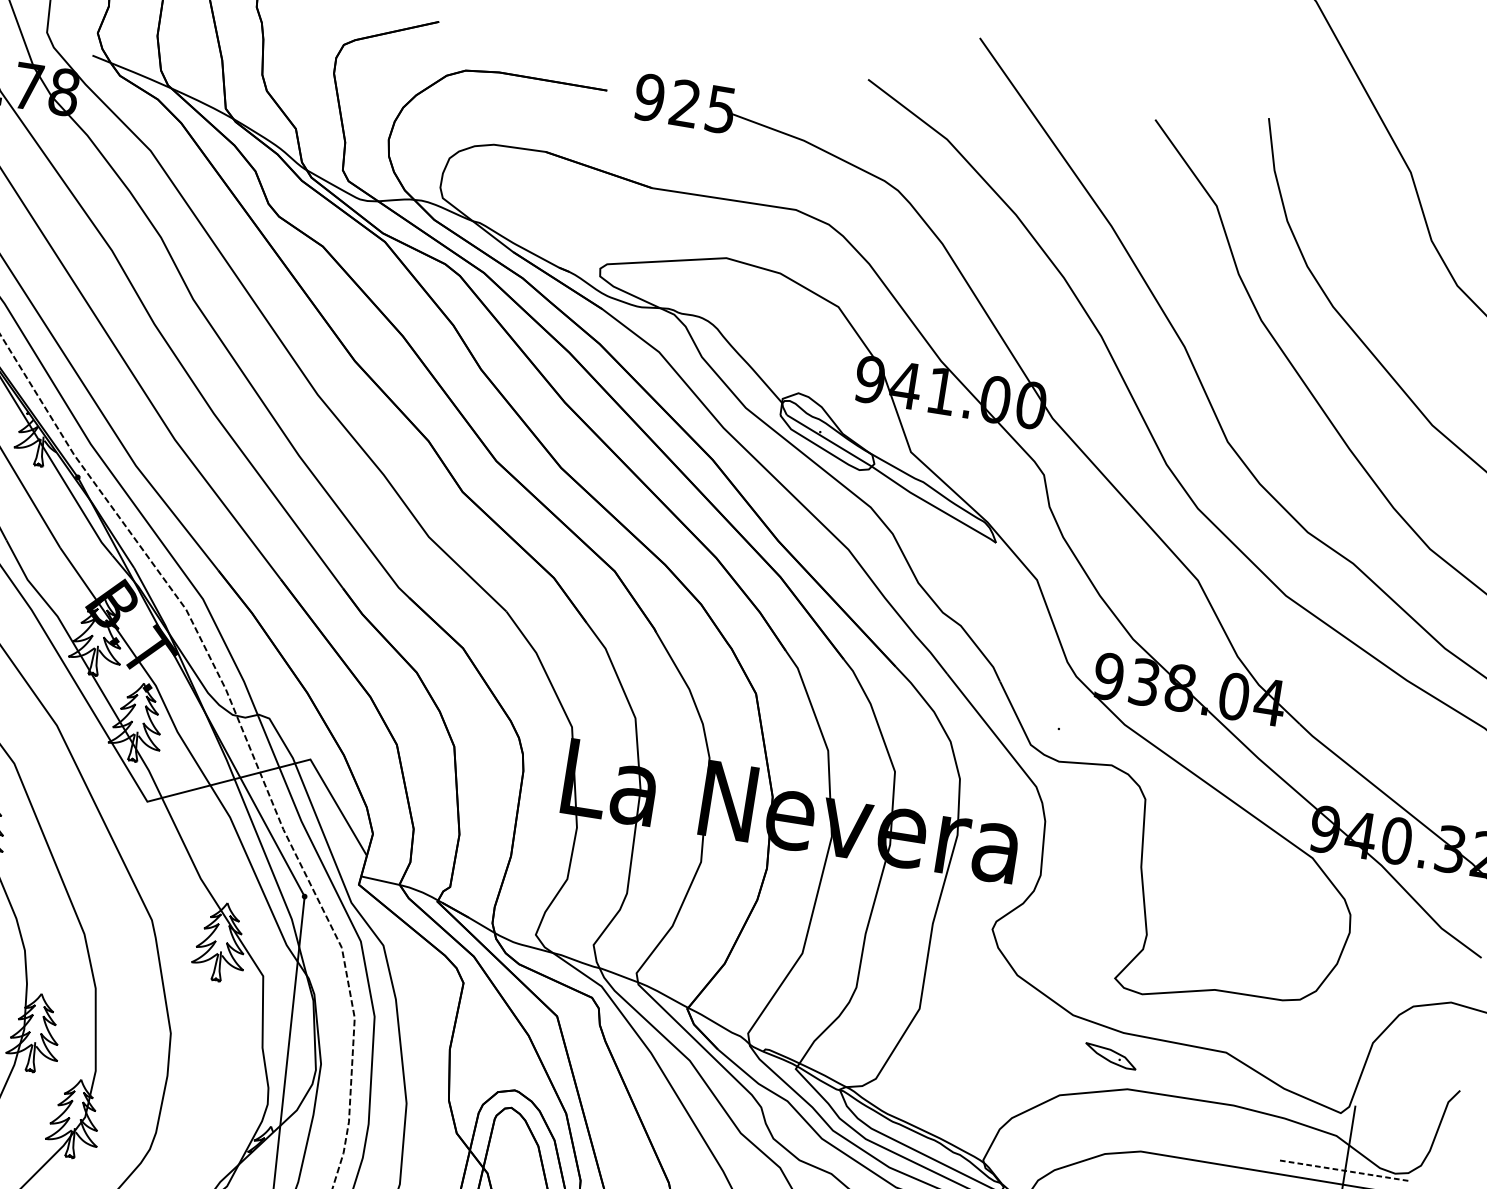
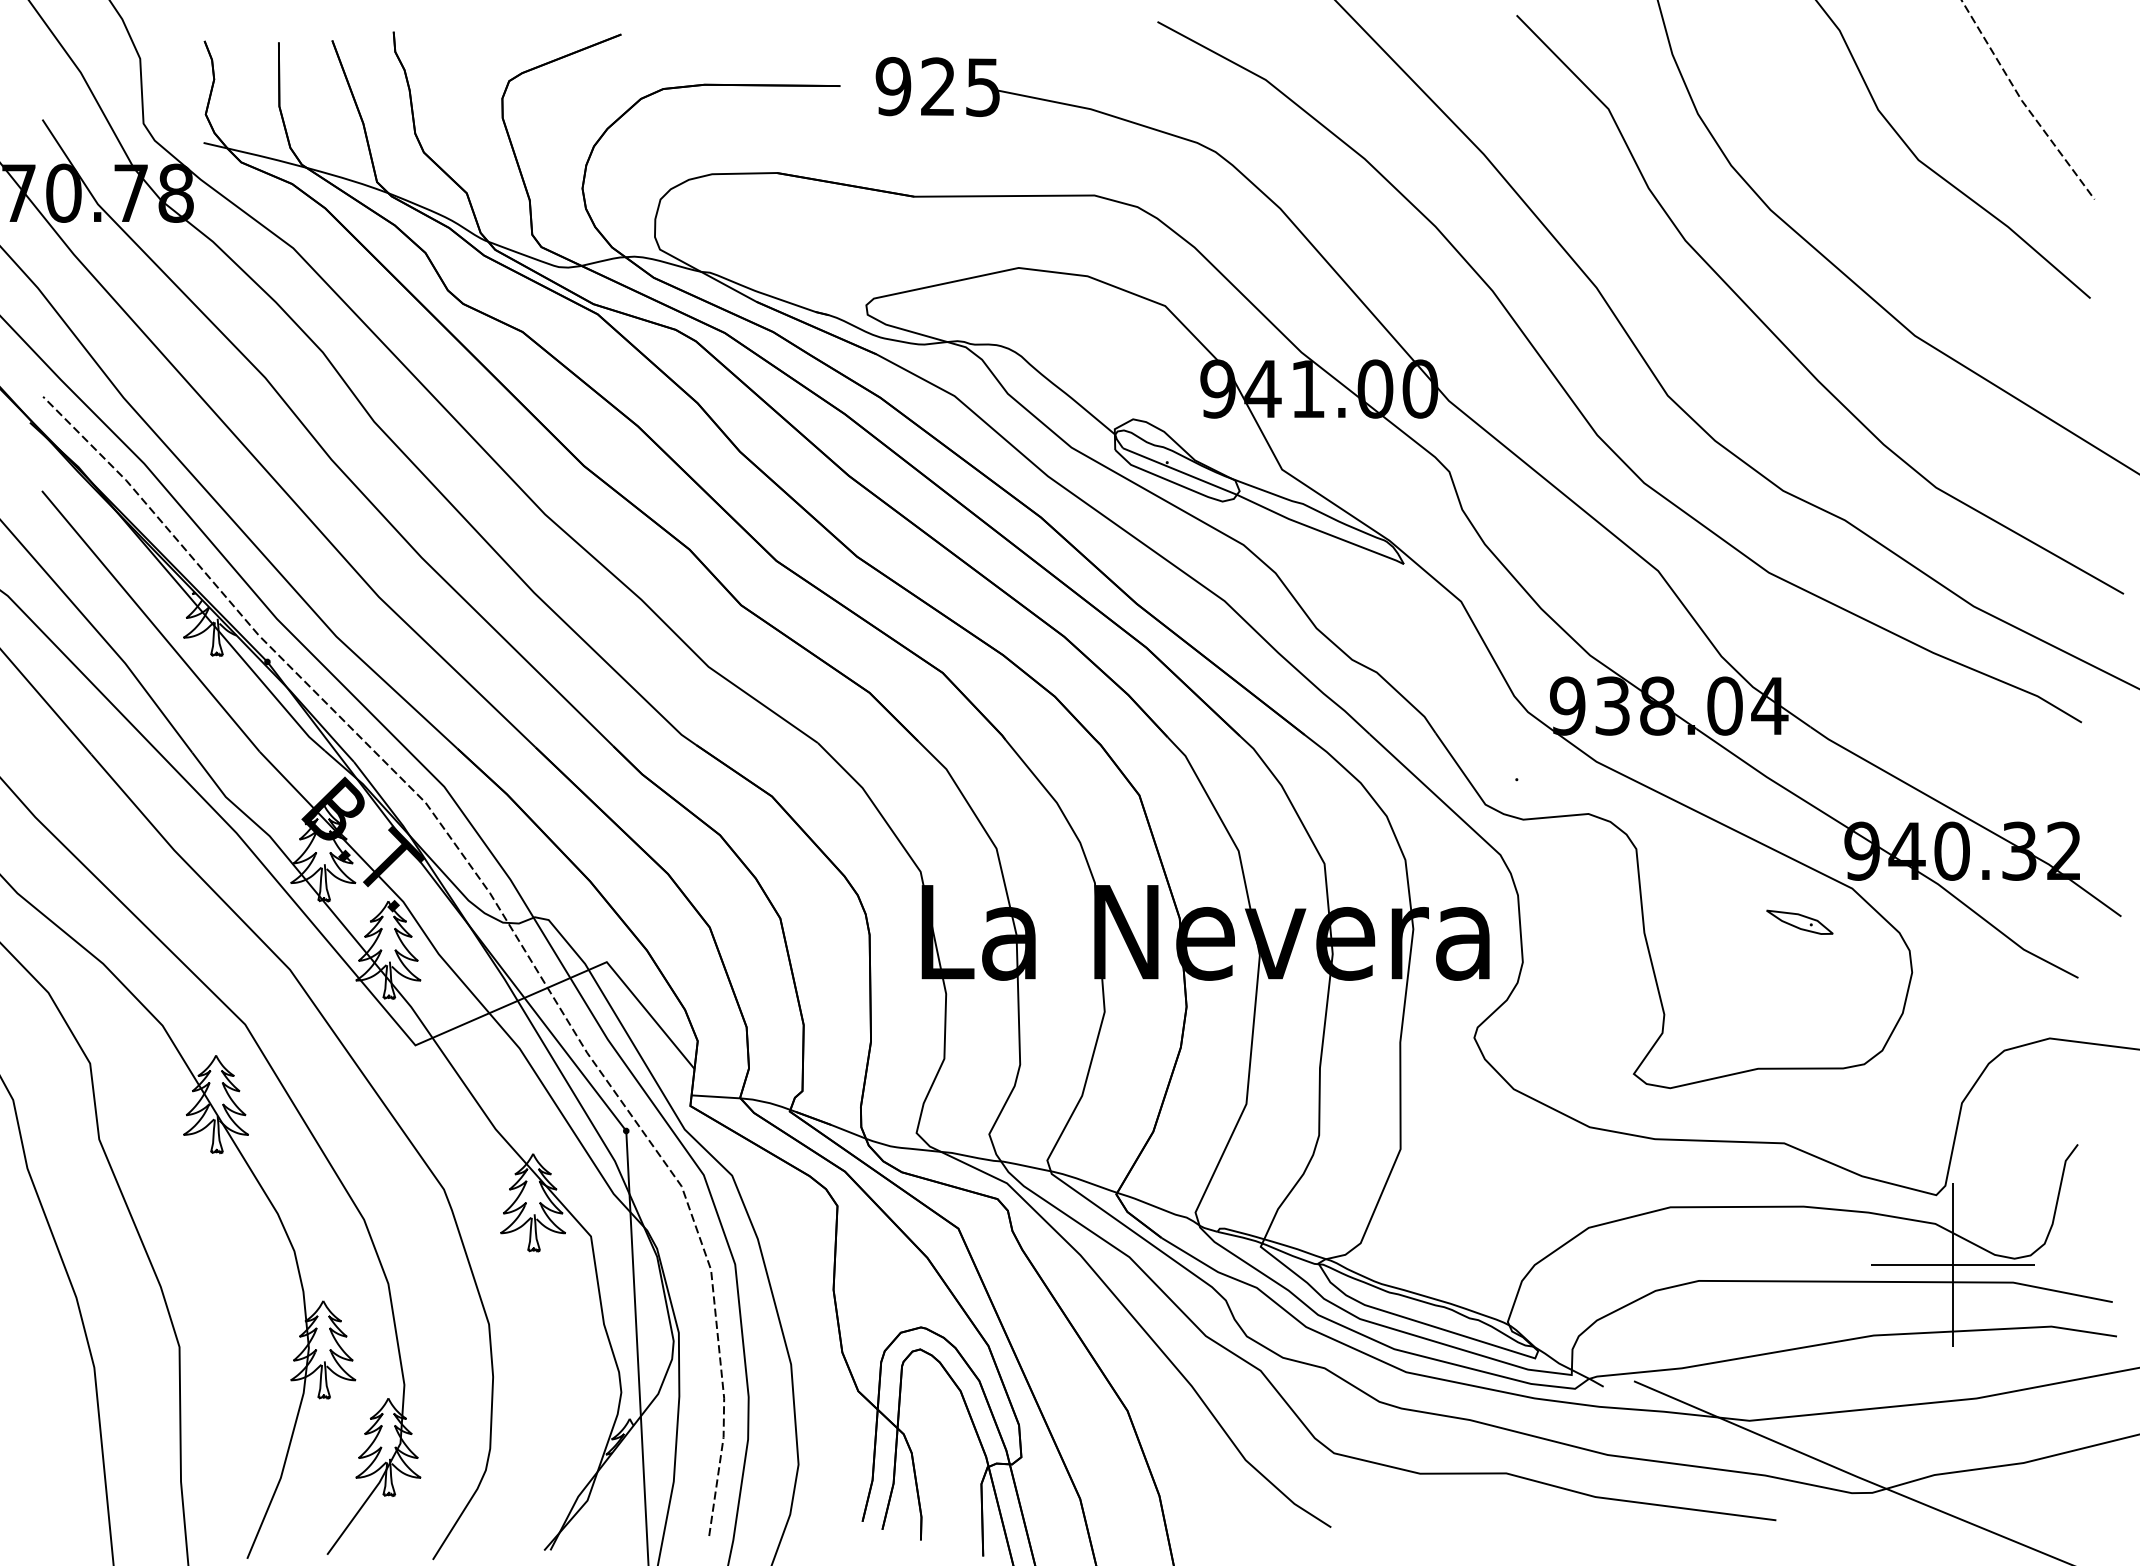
part: (1110, 1055) -> (1799, 921), moved
line: (1345, 1170) -> (1952, 1264), dashed -> solid

